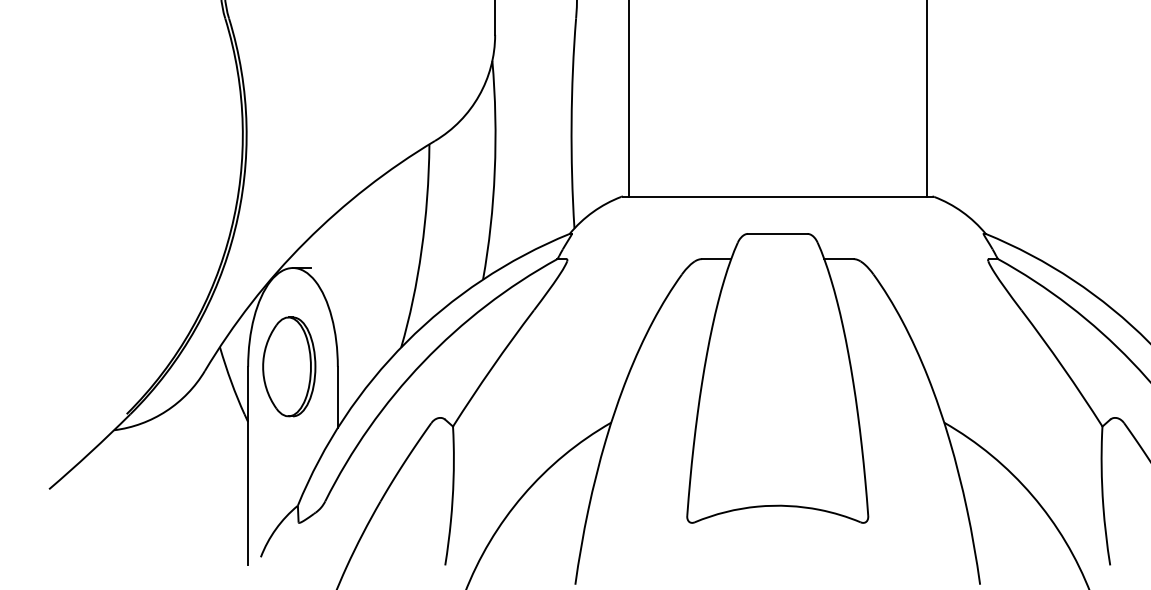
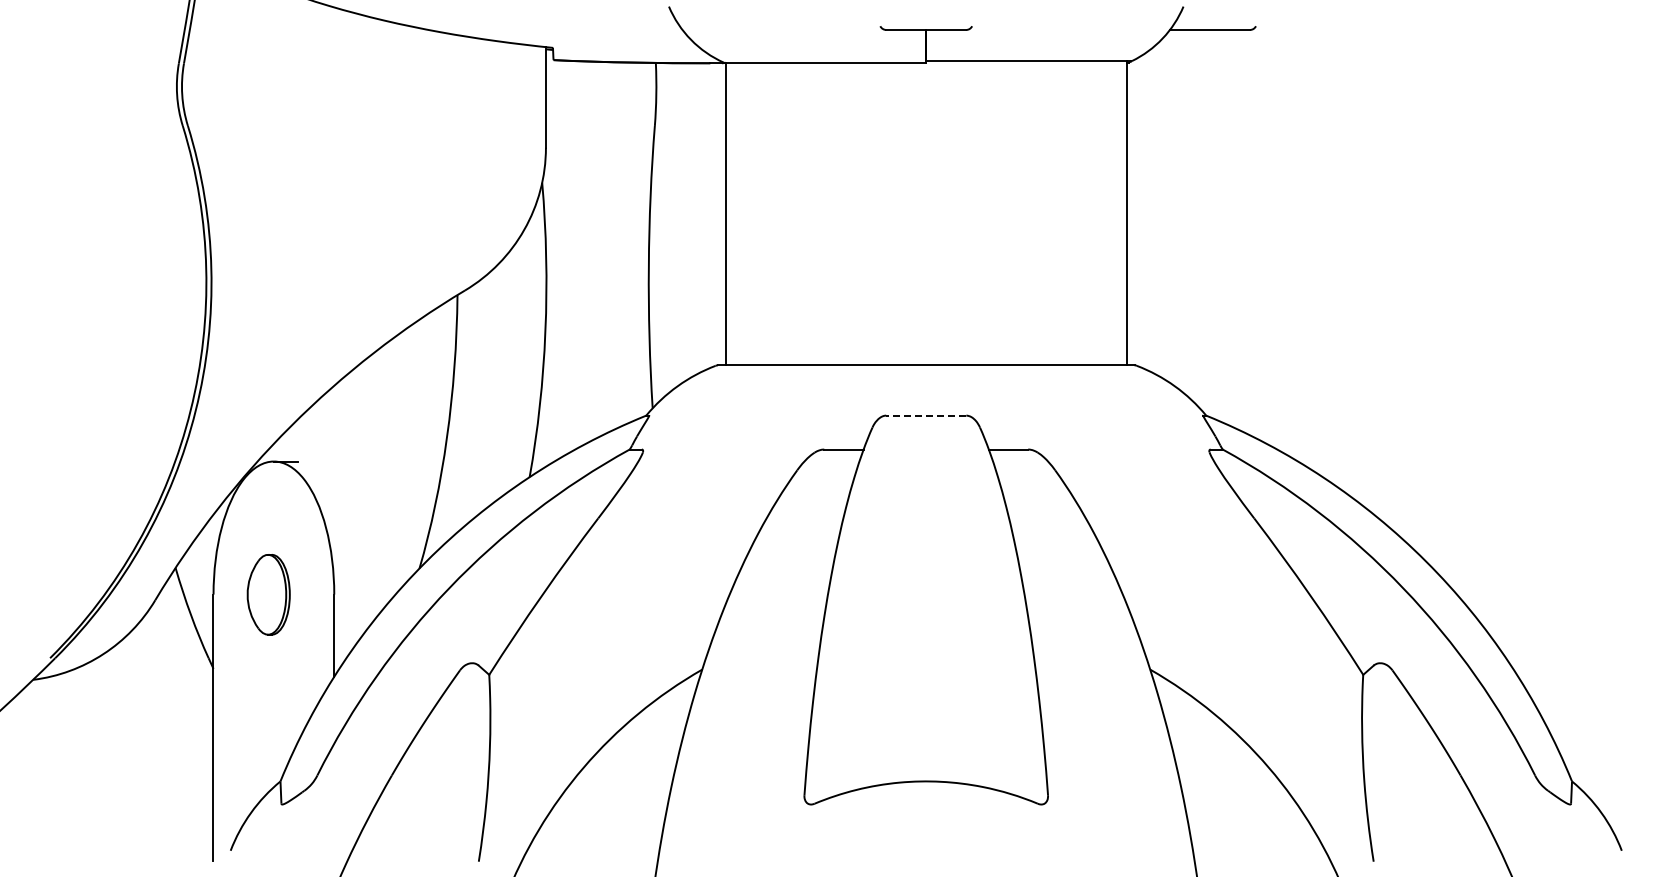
line: (777, 233) -> (925, 415), solid -> dashed
part: (288, 366) -> (268, 594), size x0.6

